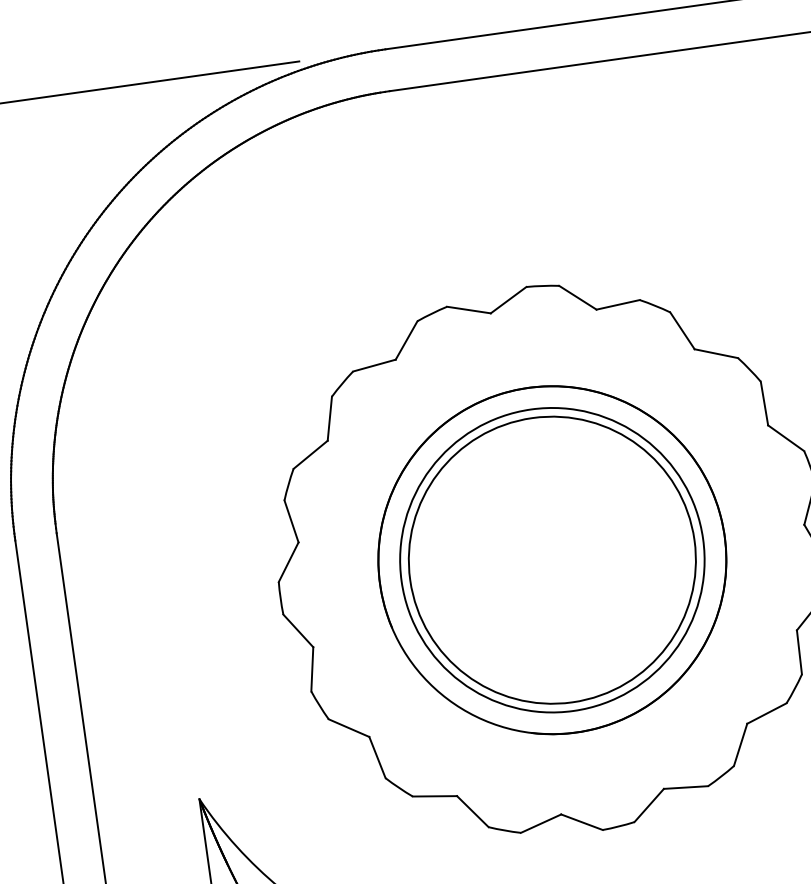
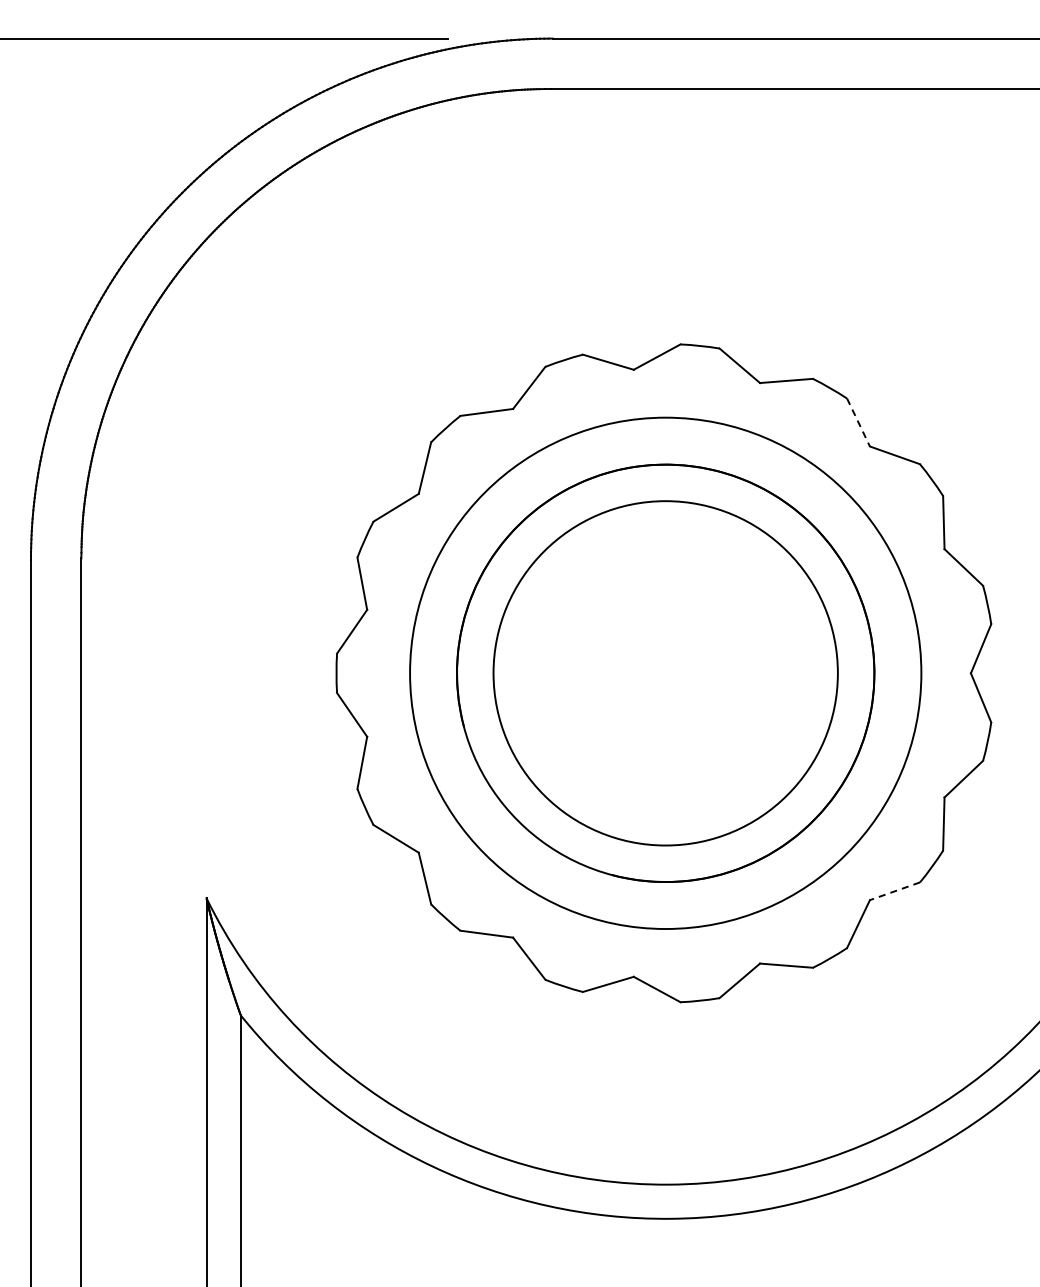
line: (682, 330) -> (858, 422), solid -> dashed
circle: (552, 559) -> (665, 672), size x1.4
line: (766, 713) -> (894, 891), solid -> dashed

